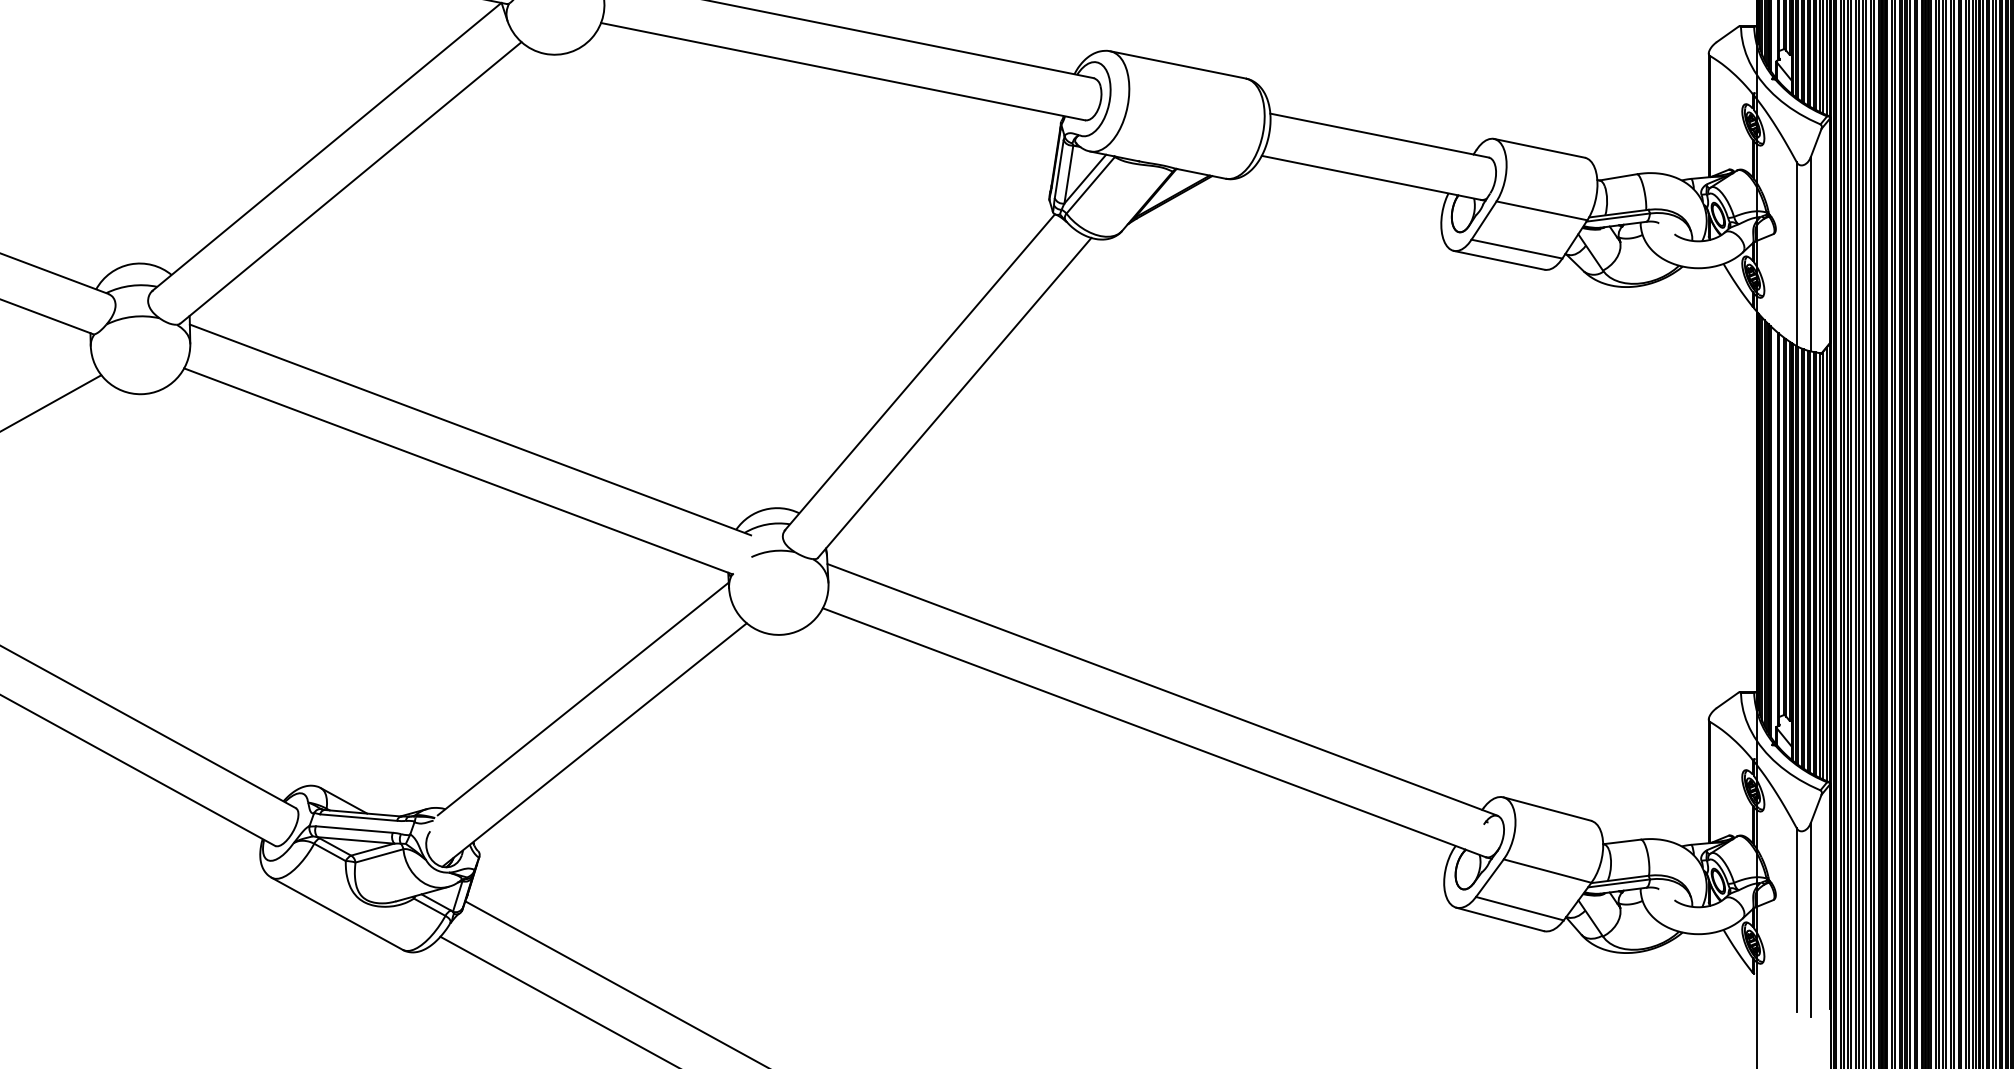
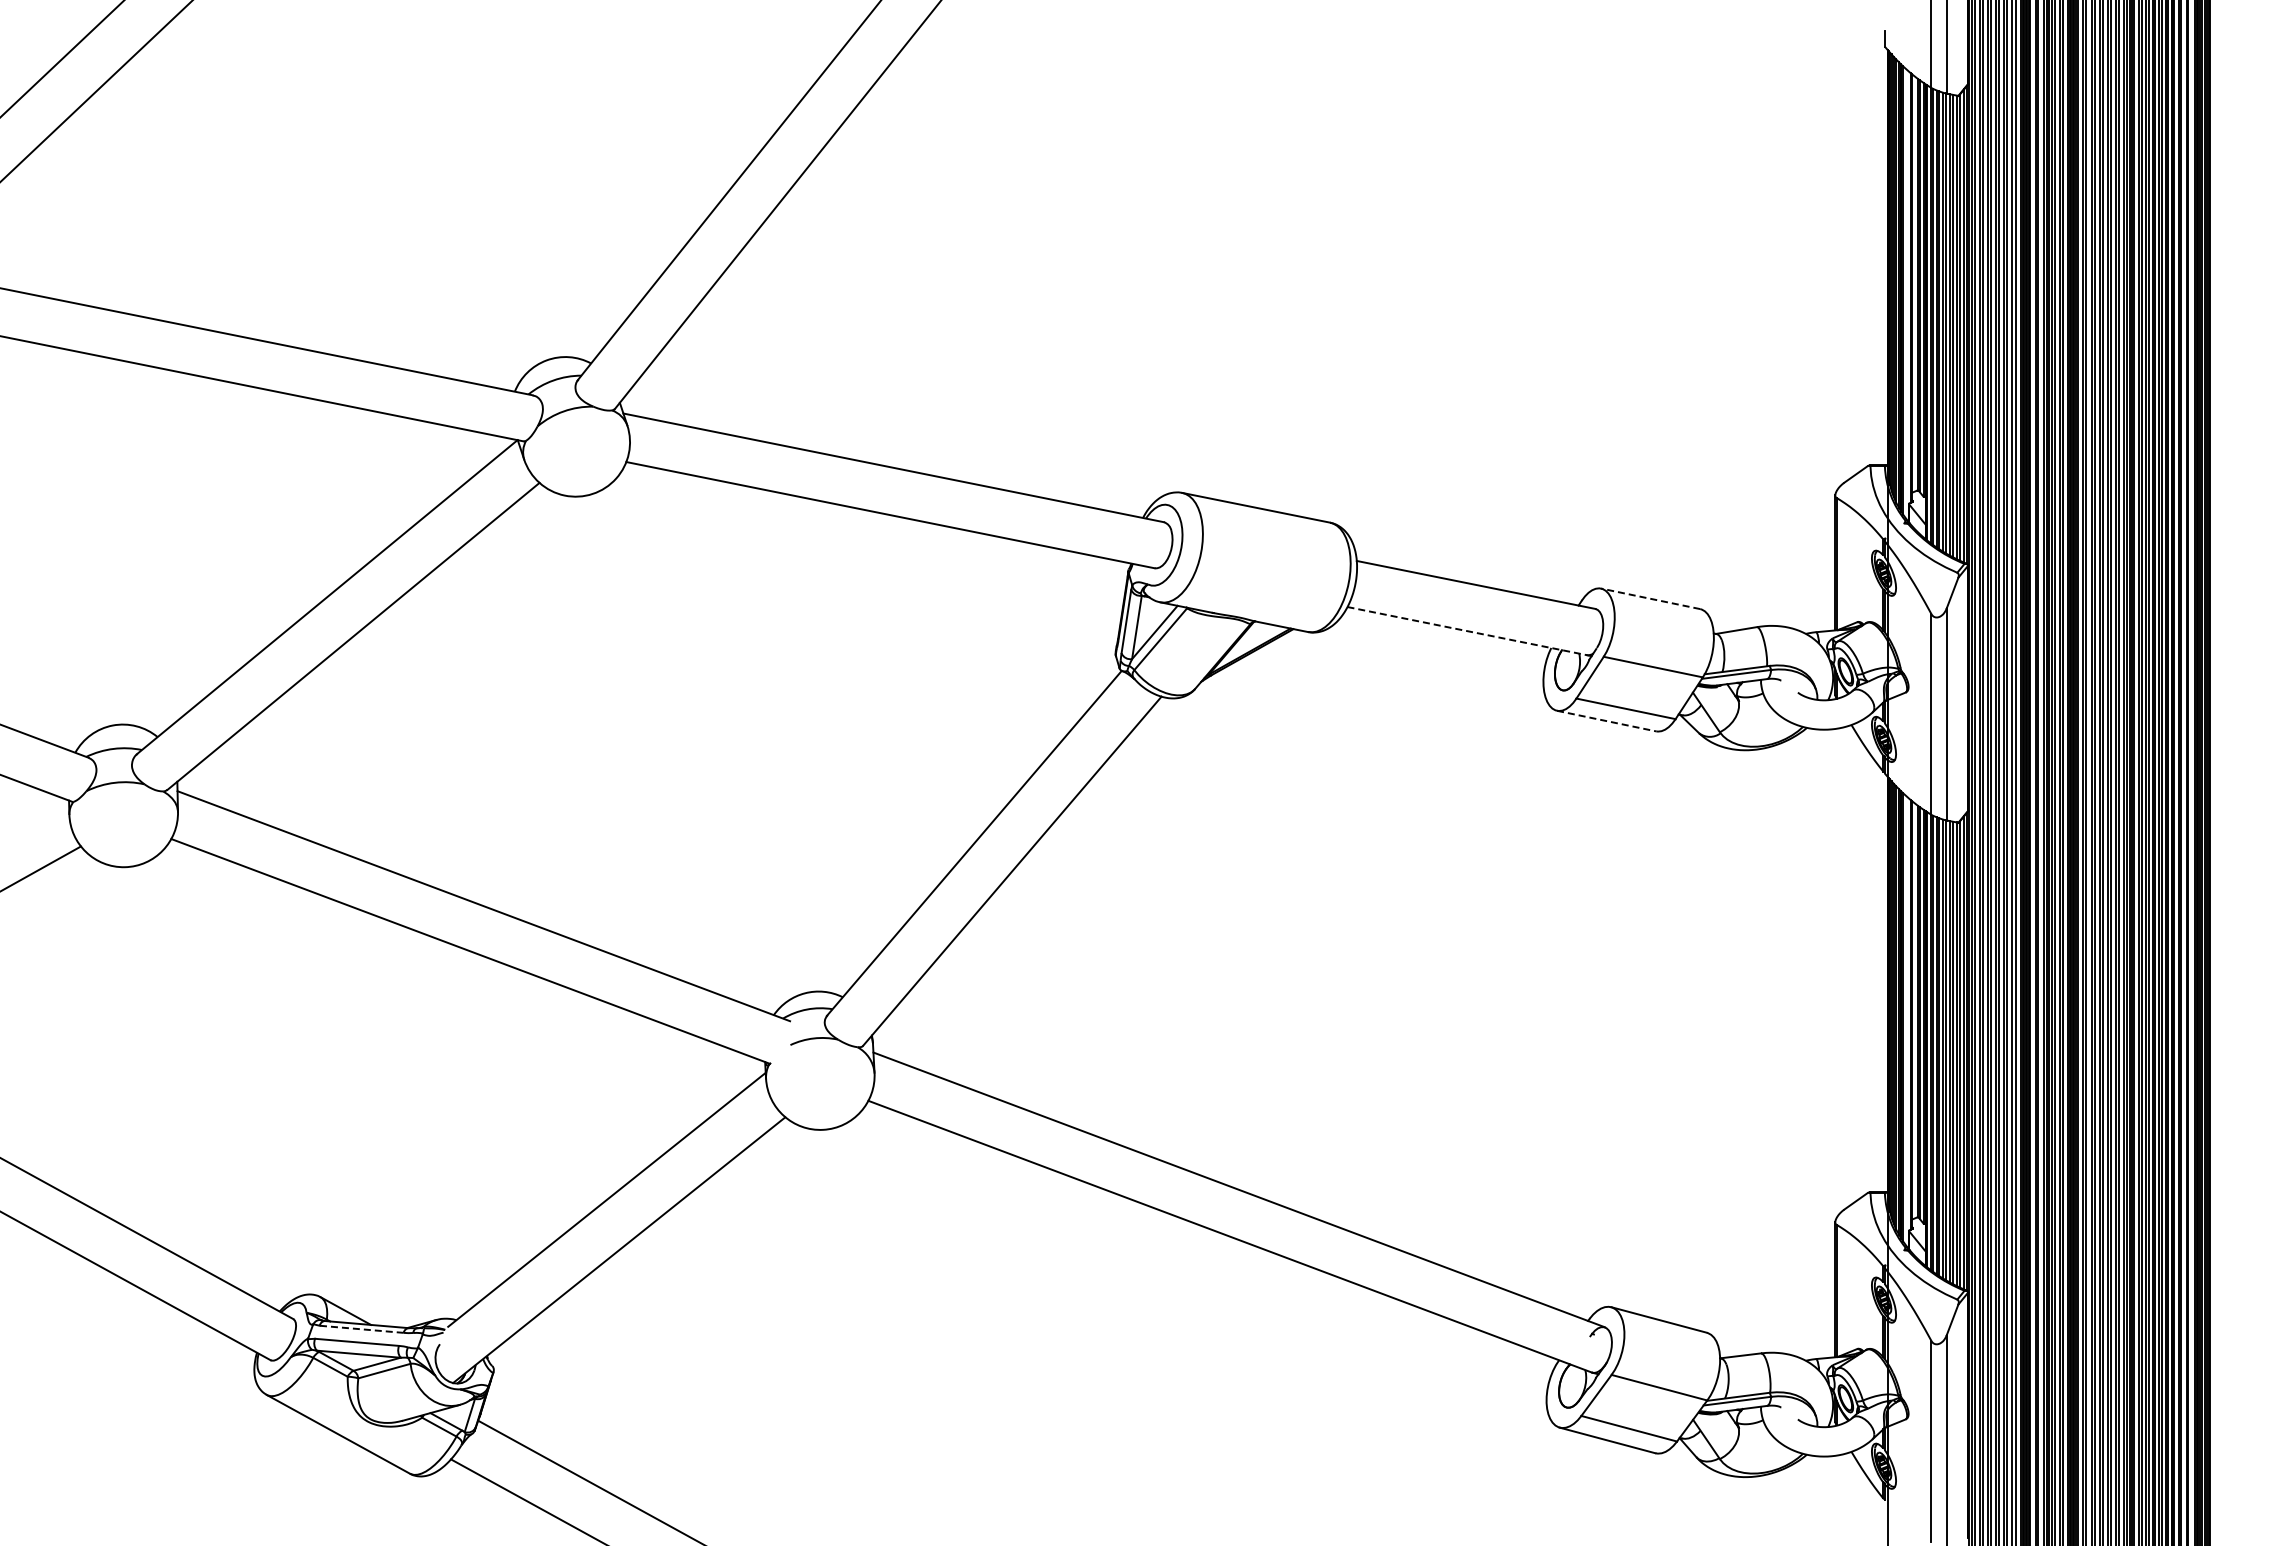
line: (1539, 148) -> (1650, 598), solid -> dashed
line: (1371, 178) -> (1467, 631), solid -> dashed
line: (1499, 260) -> (1606, 721), solid -> dashed
line: (358, 817) -> (361, 1329), solid -> dashed

